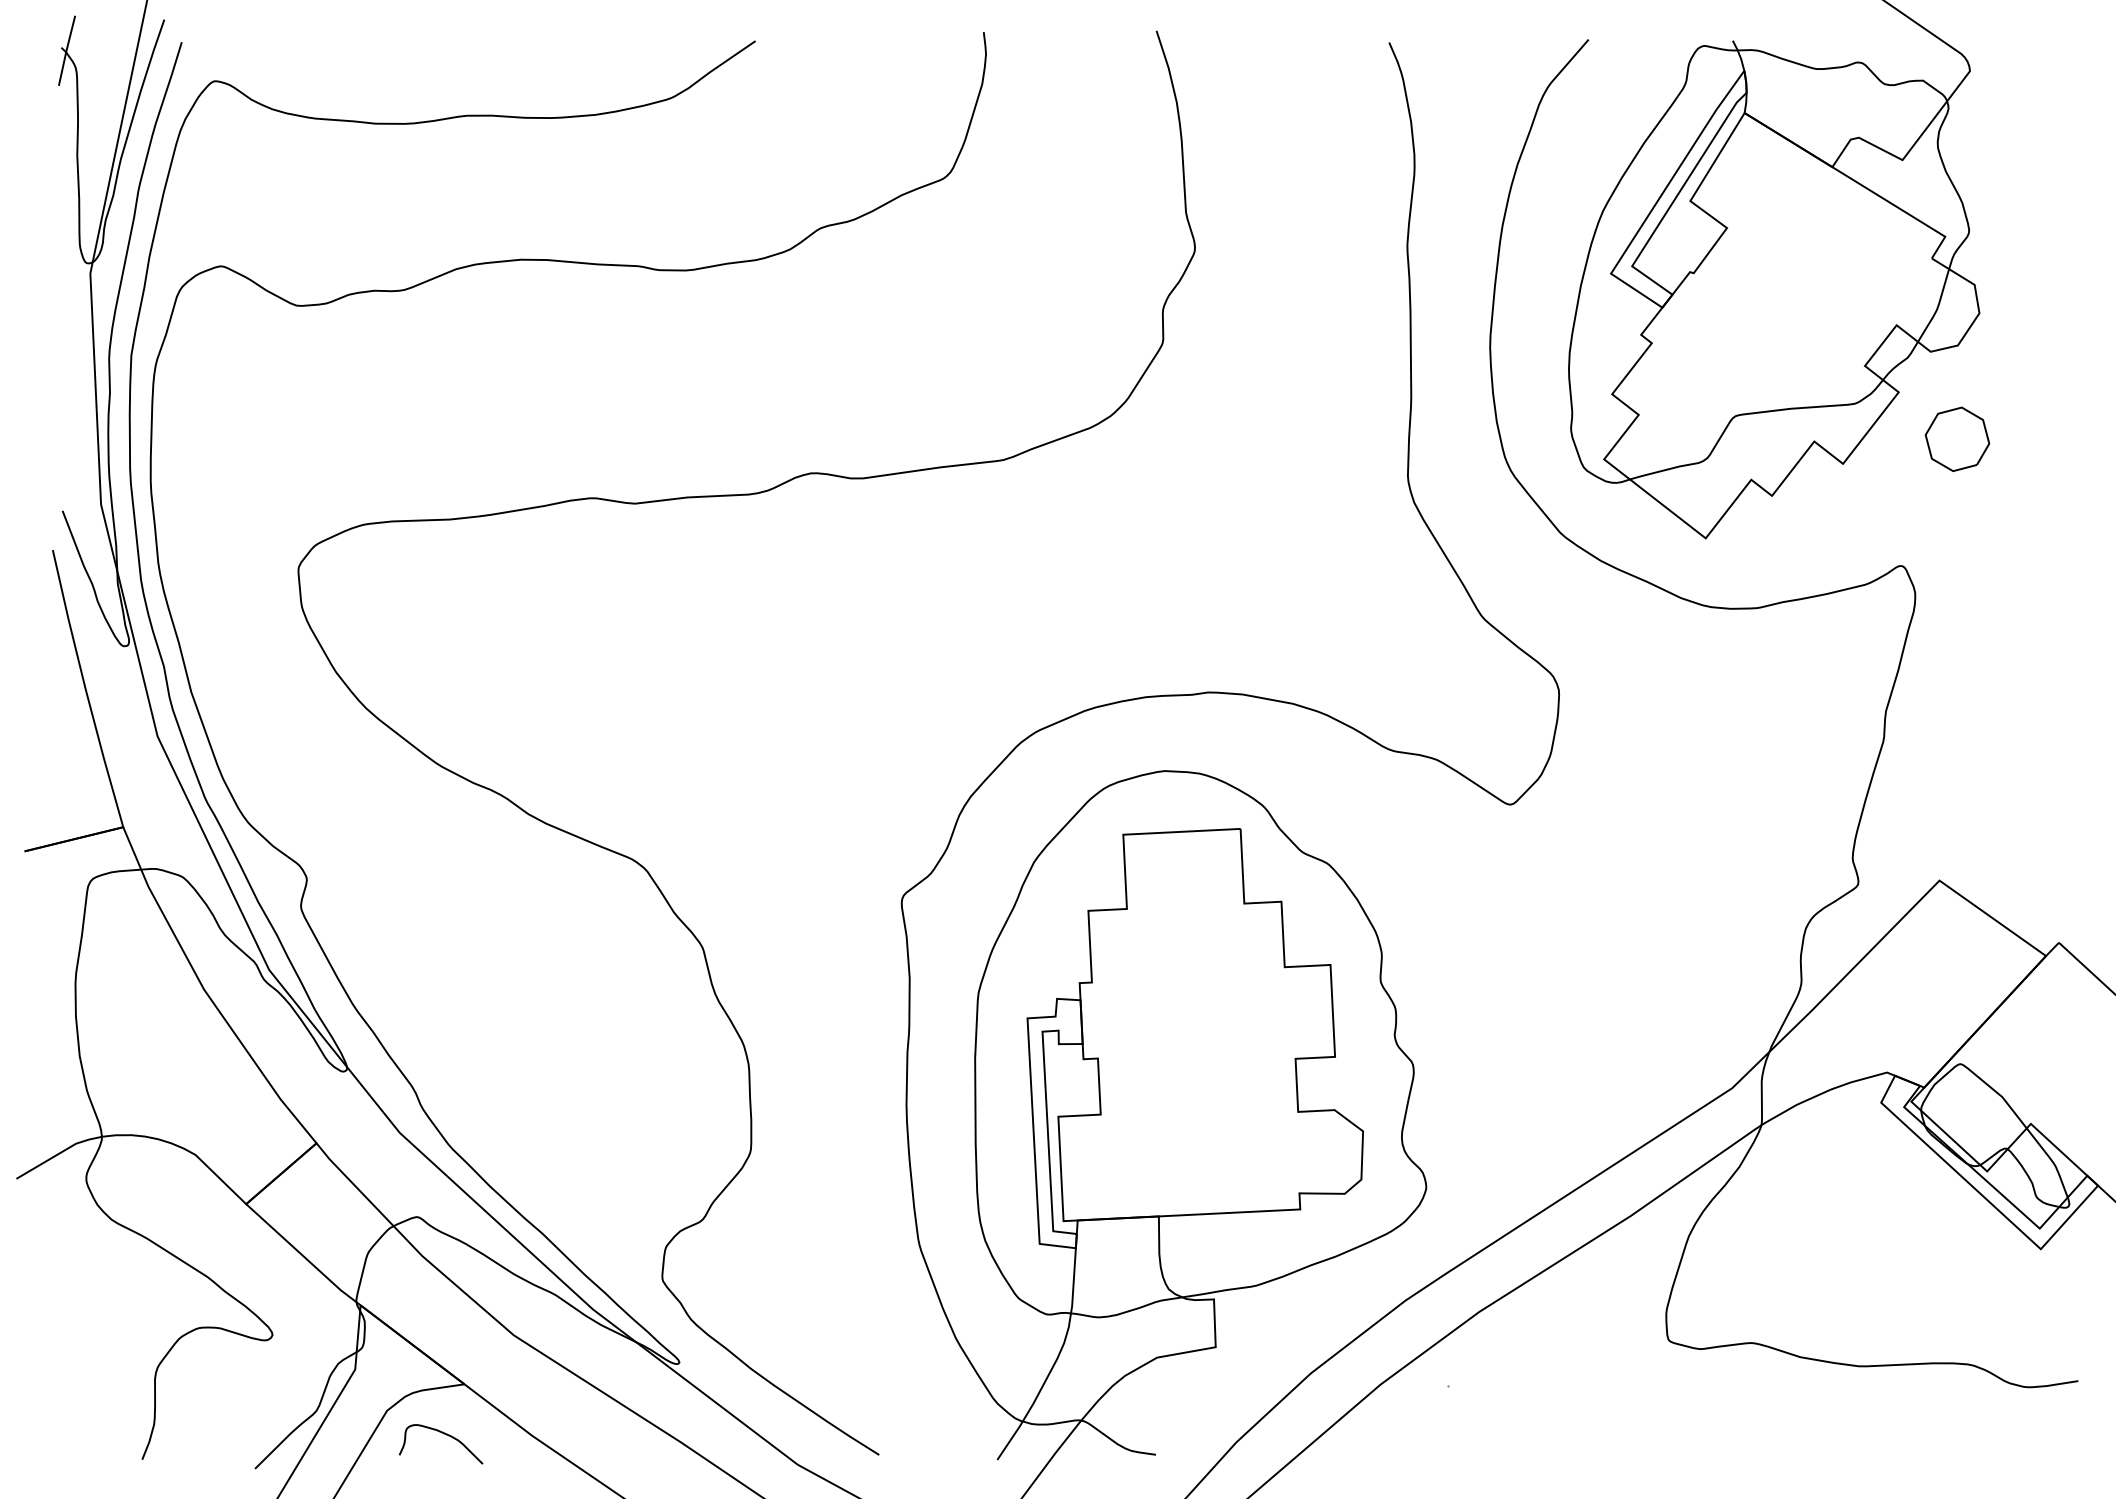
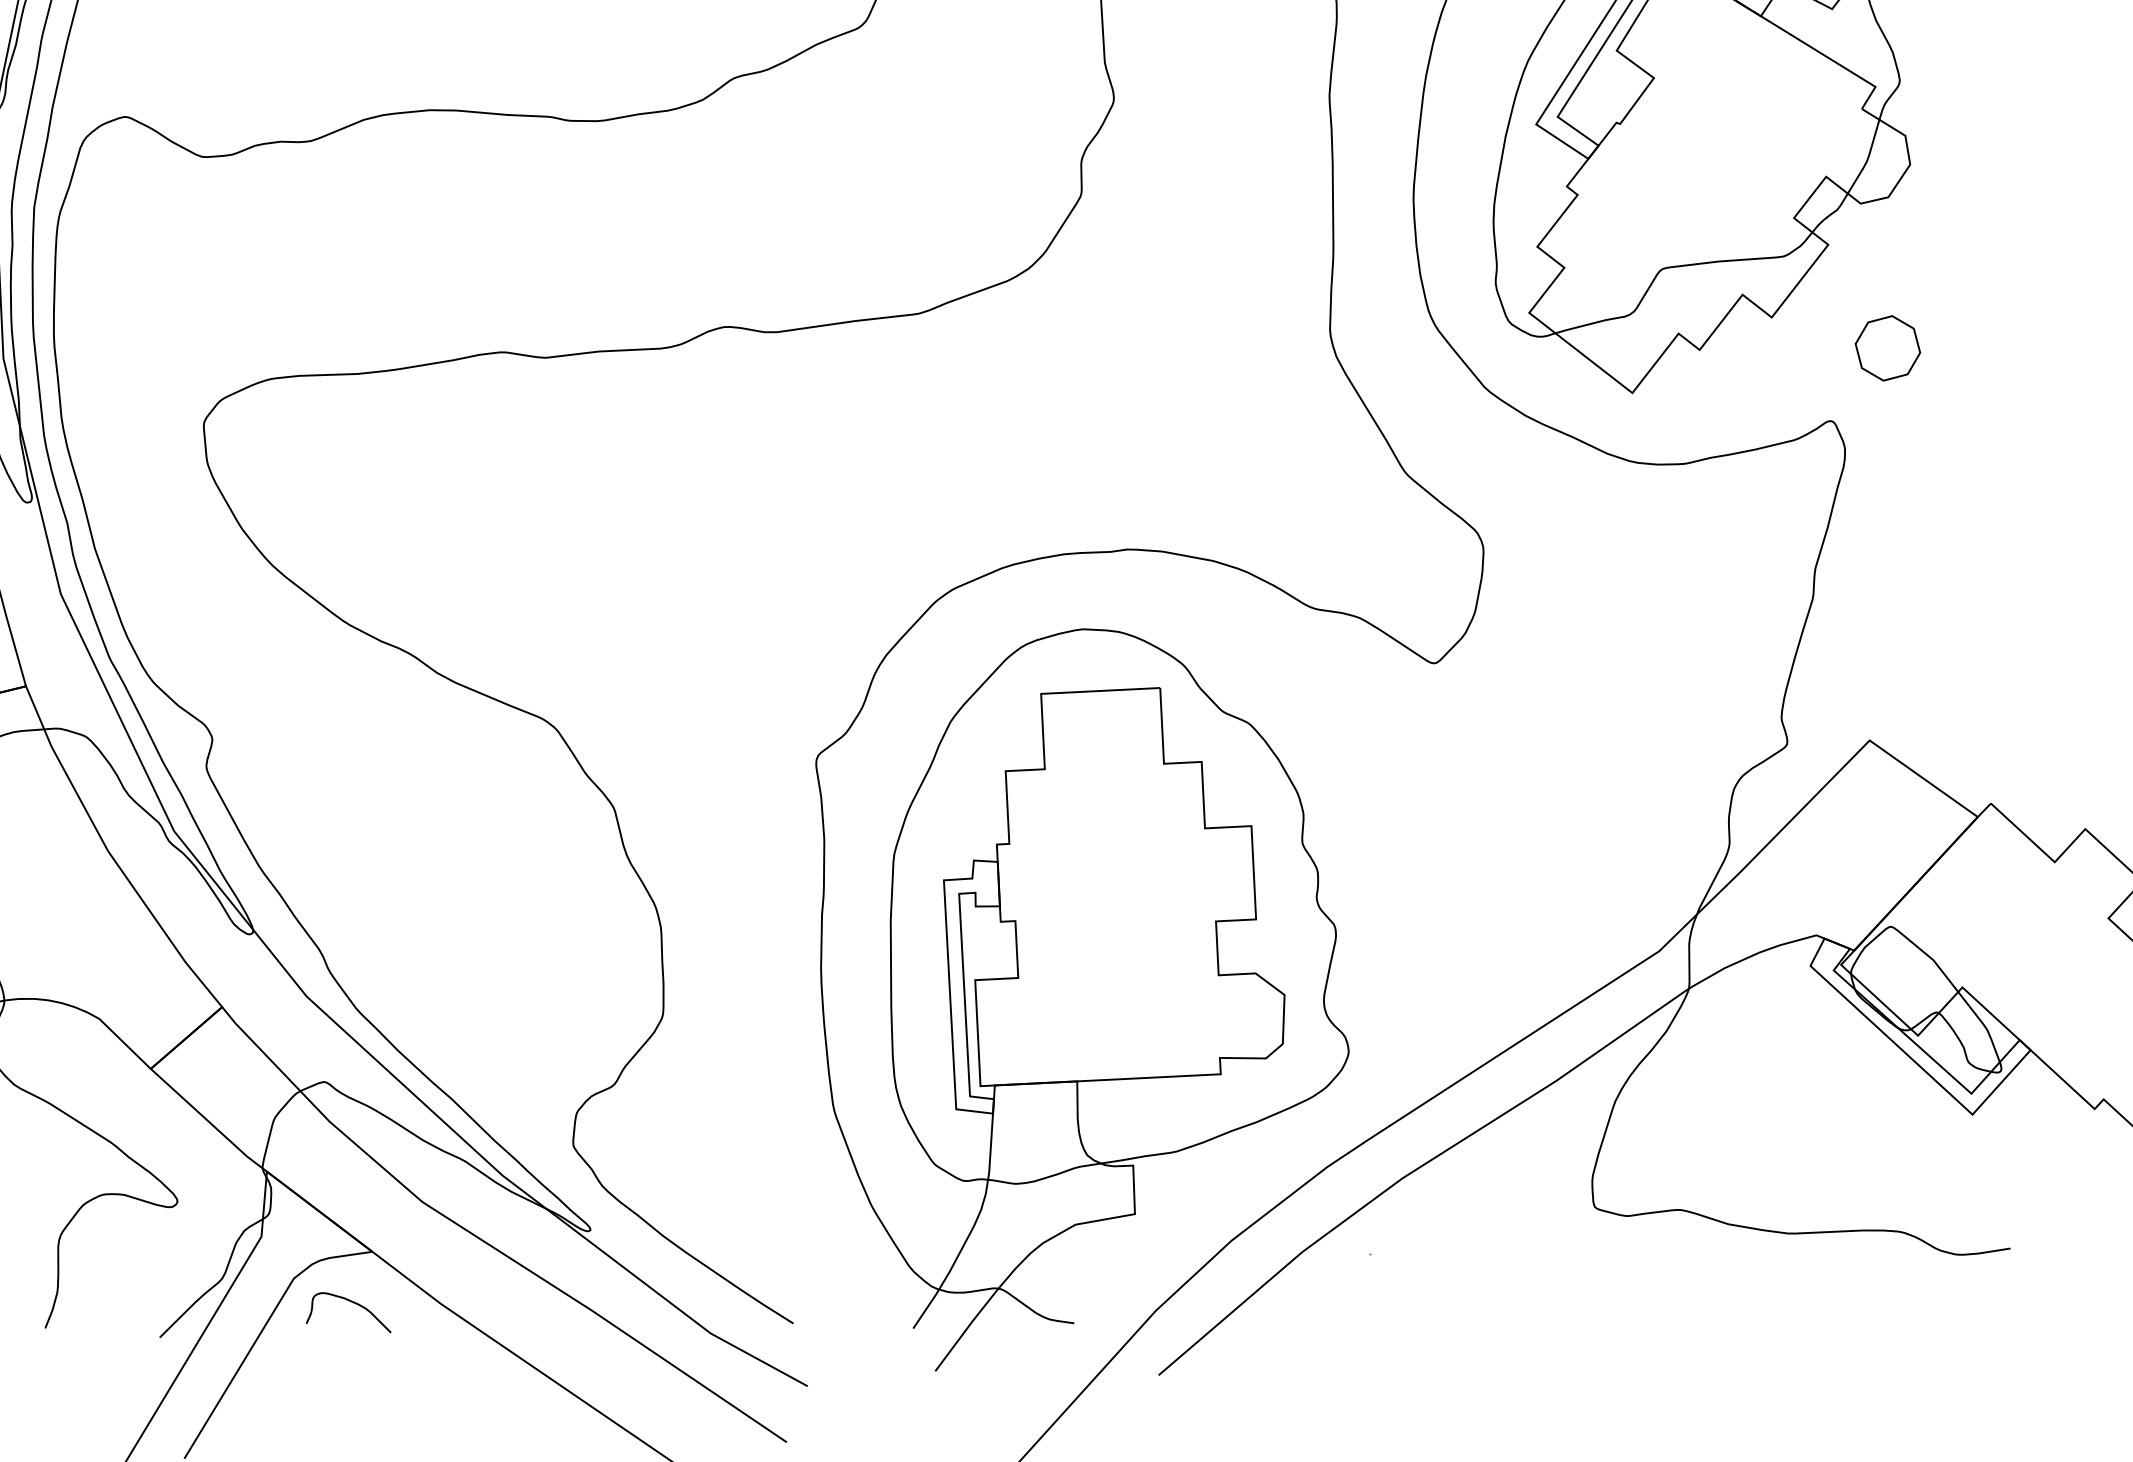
part: (1957, 438) -> (1887, 347), moved

